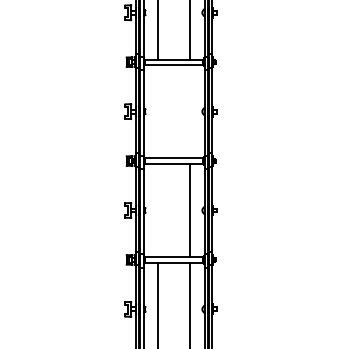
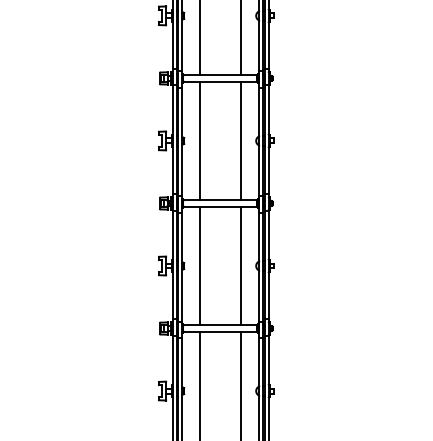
line: (157, 111) -> (199, 140), added
line: (189, 111) -> (240, 140), added
line: (157, 210) -> (199, 265), added

